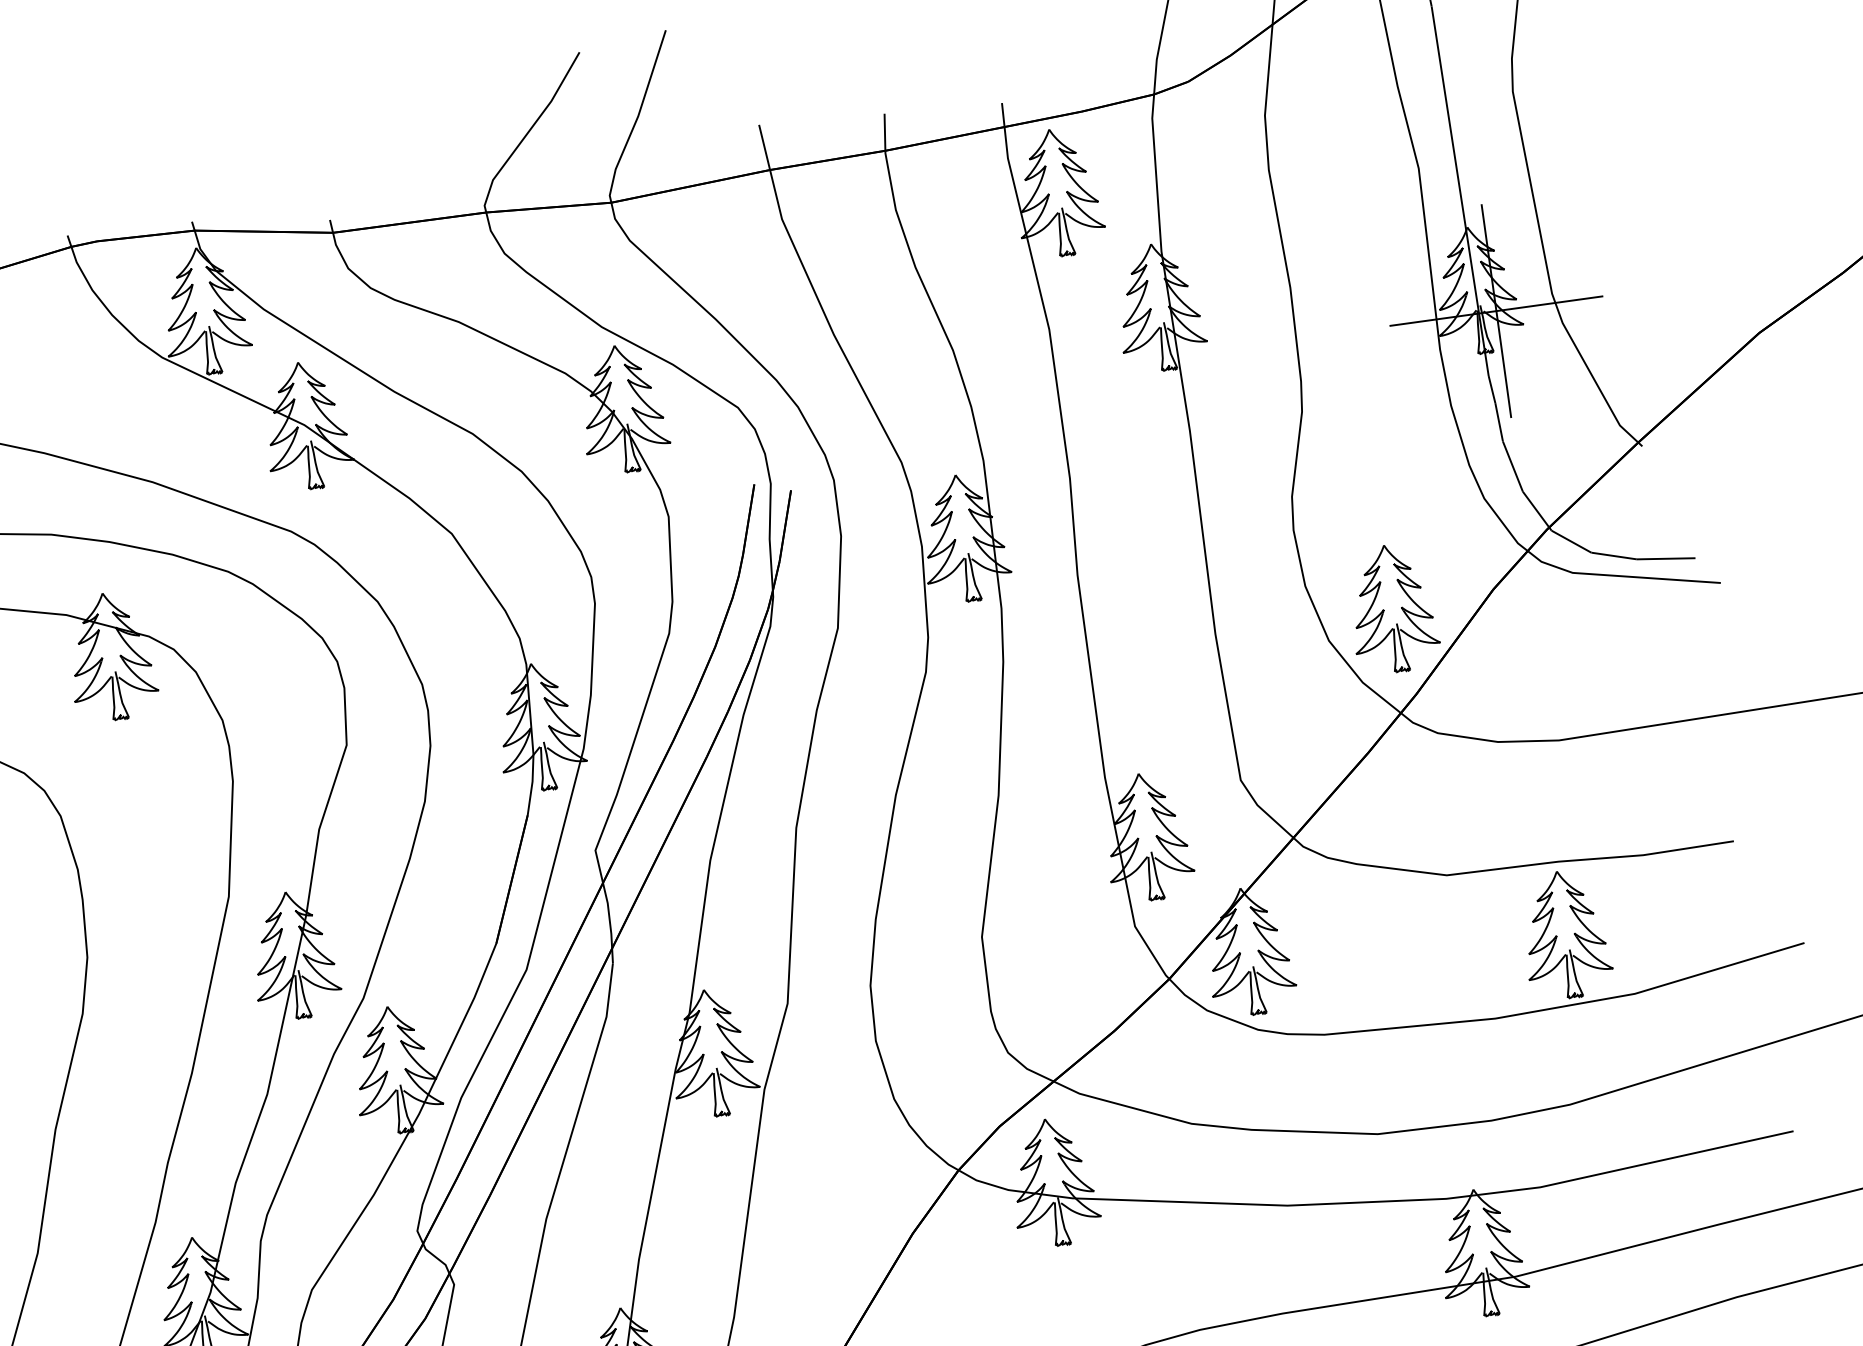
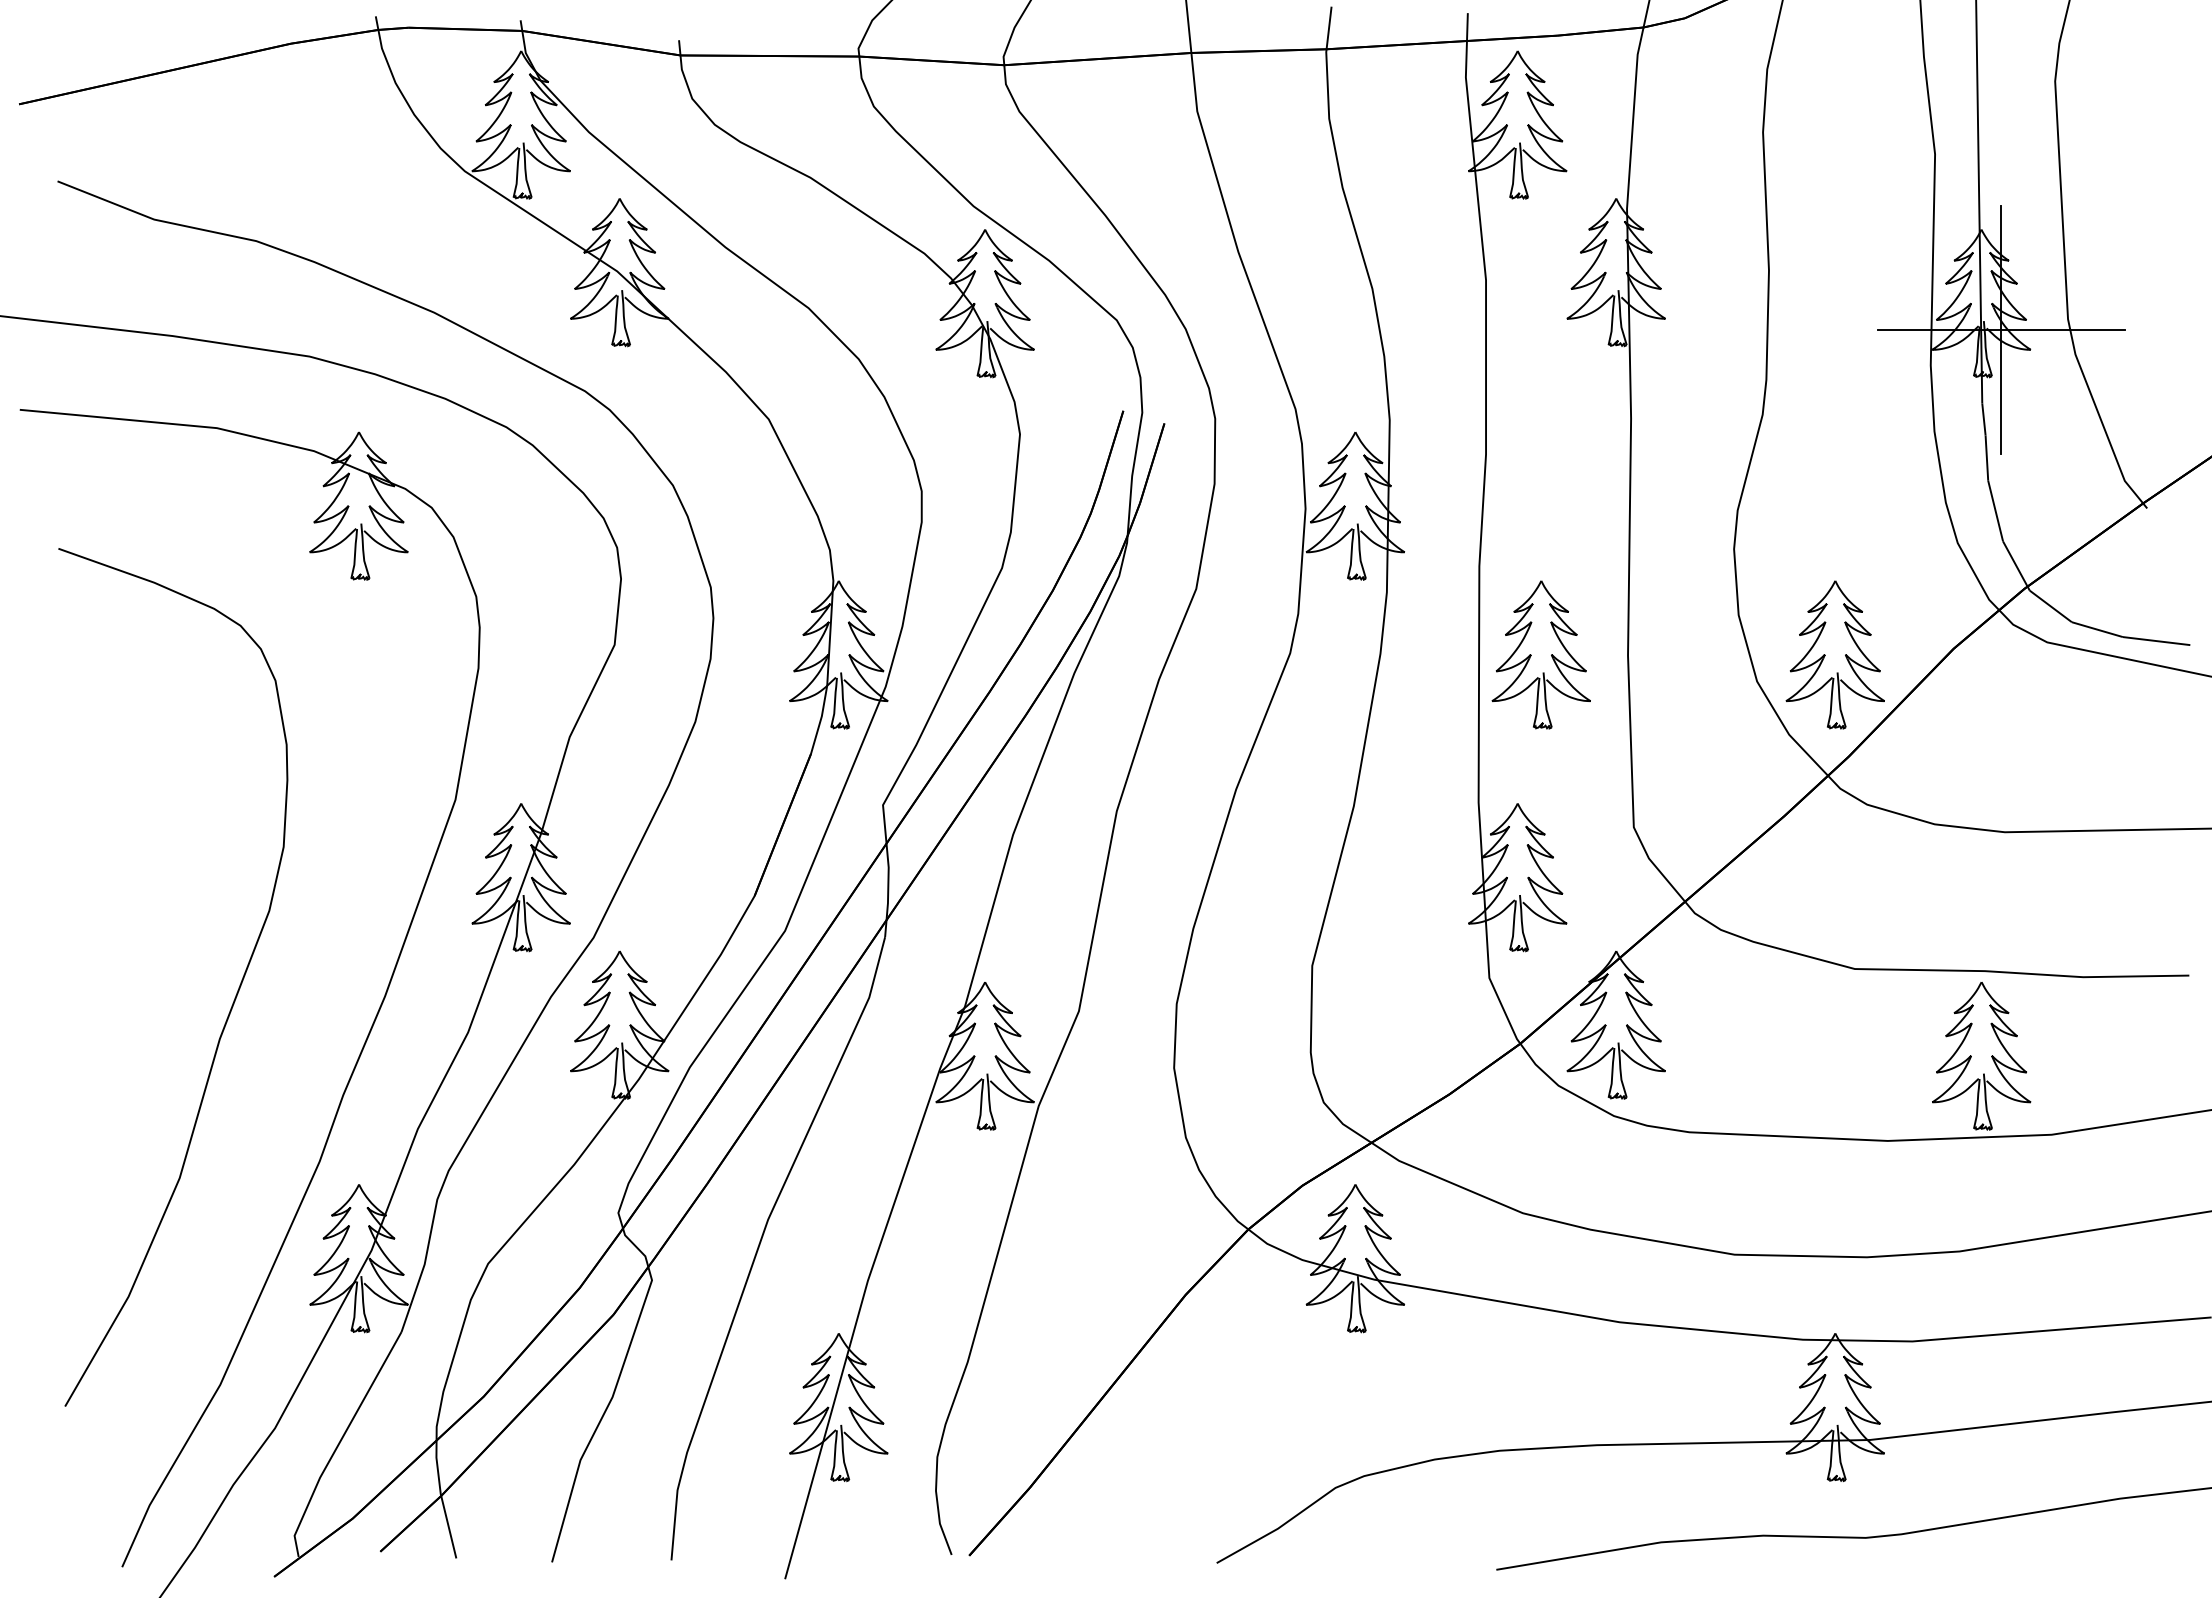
part: (1140, 643) -> (1540, 654), added

